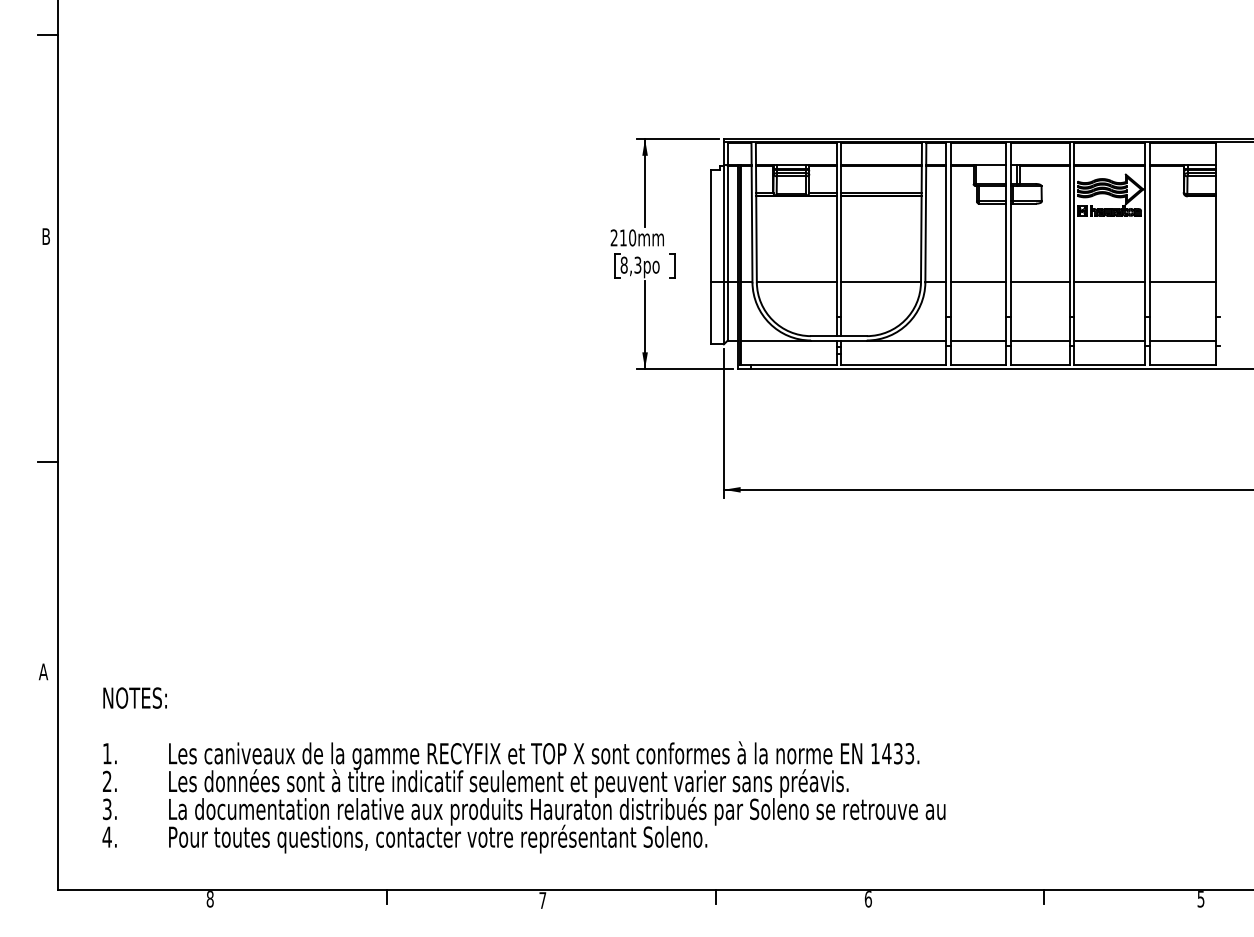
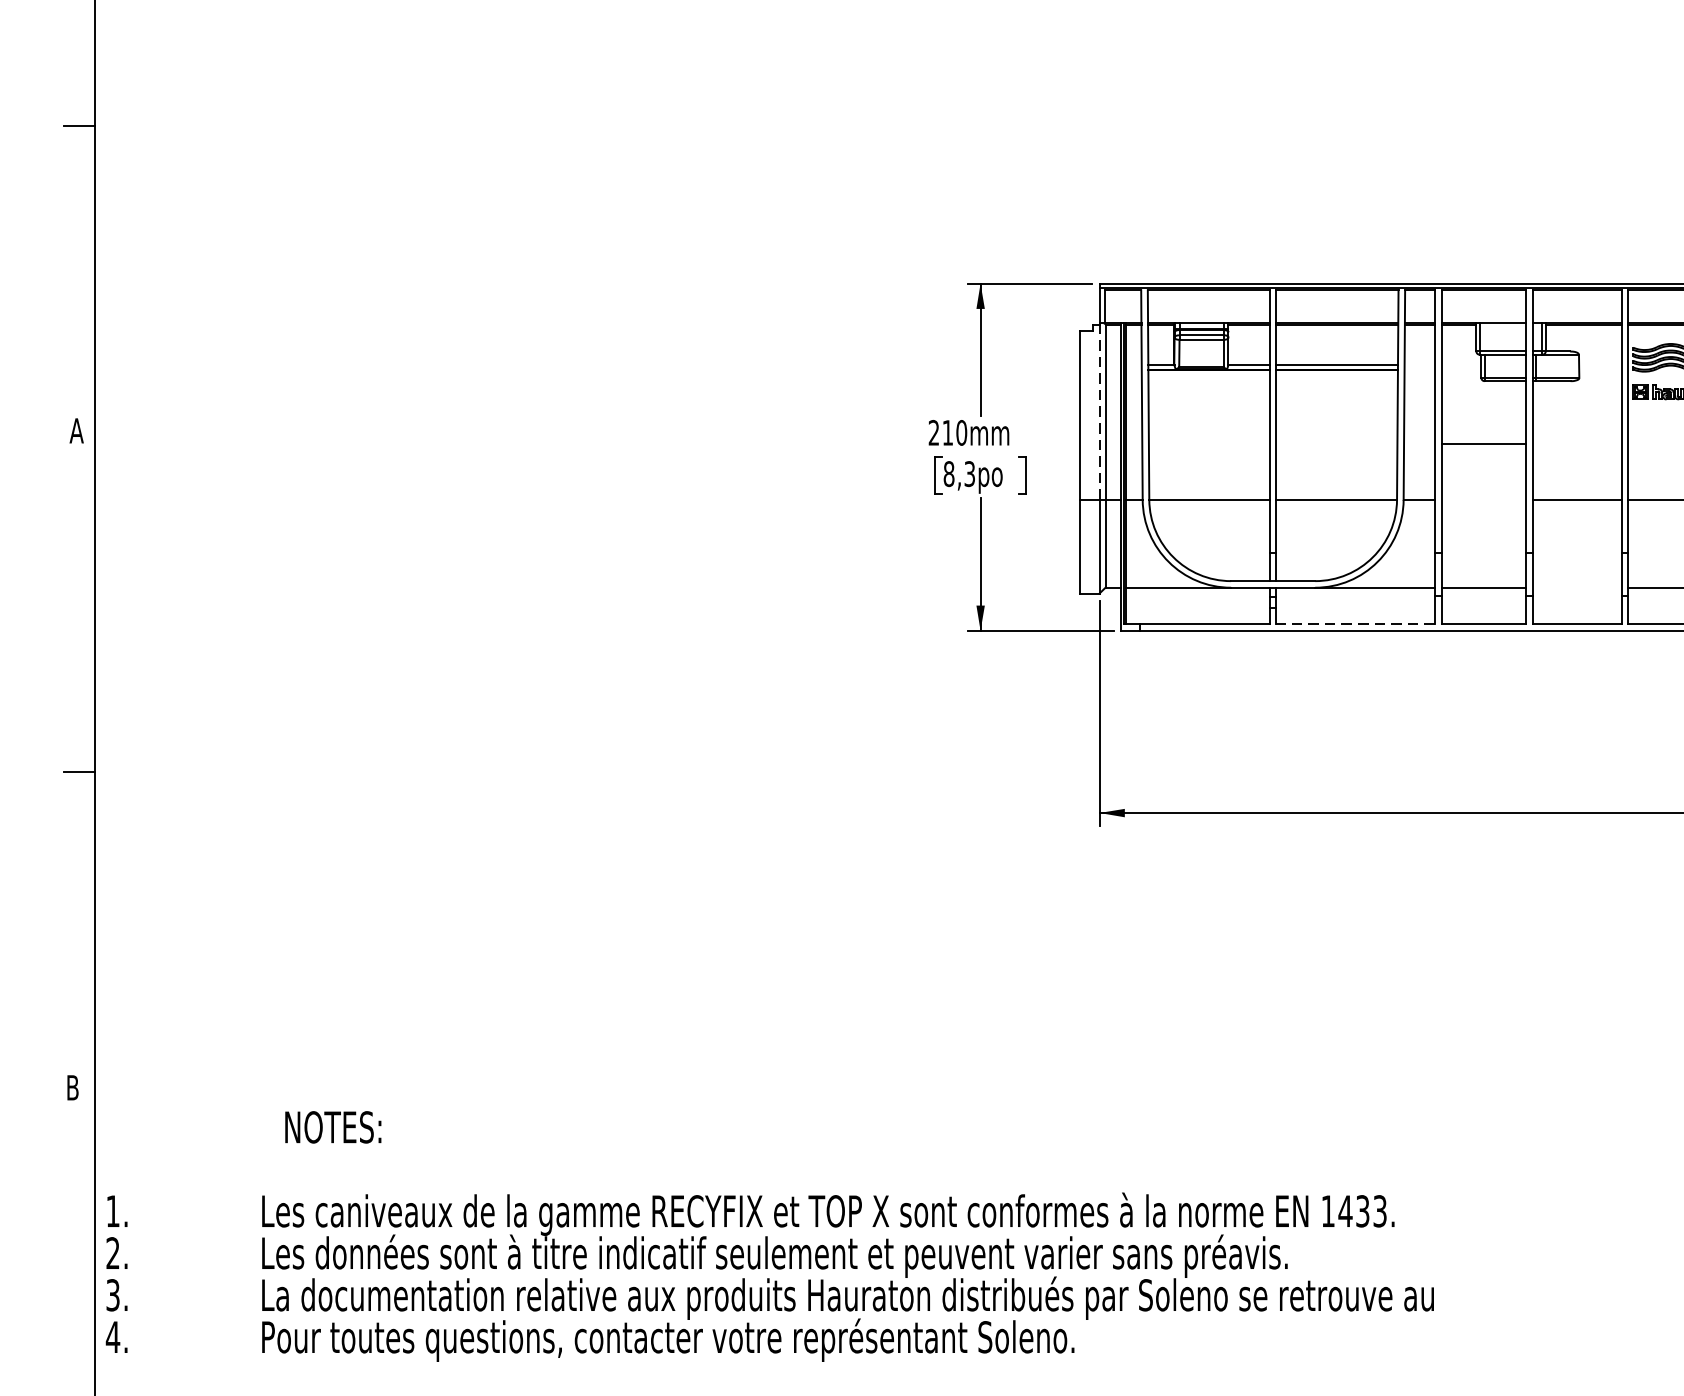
line: (723, 224) -> (1098, 412), solid -> dashed
text: (45, 236) -> (75, 430), B -> A
line: (978, 282) -> (1483, 444), moved
line: (1039, 340) -> (1575, 587), removed
line: (893, 364) -> (1355, 623), solid -> dashed
text: (43, 671) -> (72, 1087), A -> B
text: (134, 697) -> (332, 1126), moved
text: (109, 795) -> (116, 1274), moved

